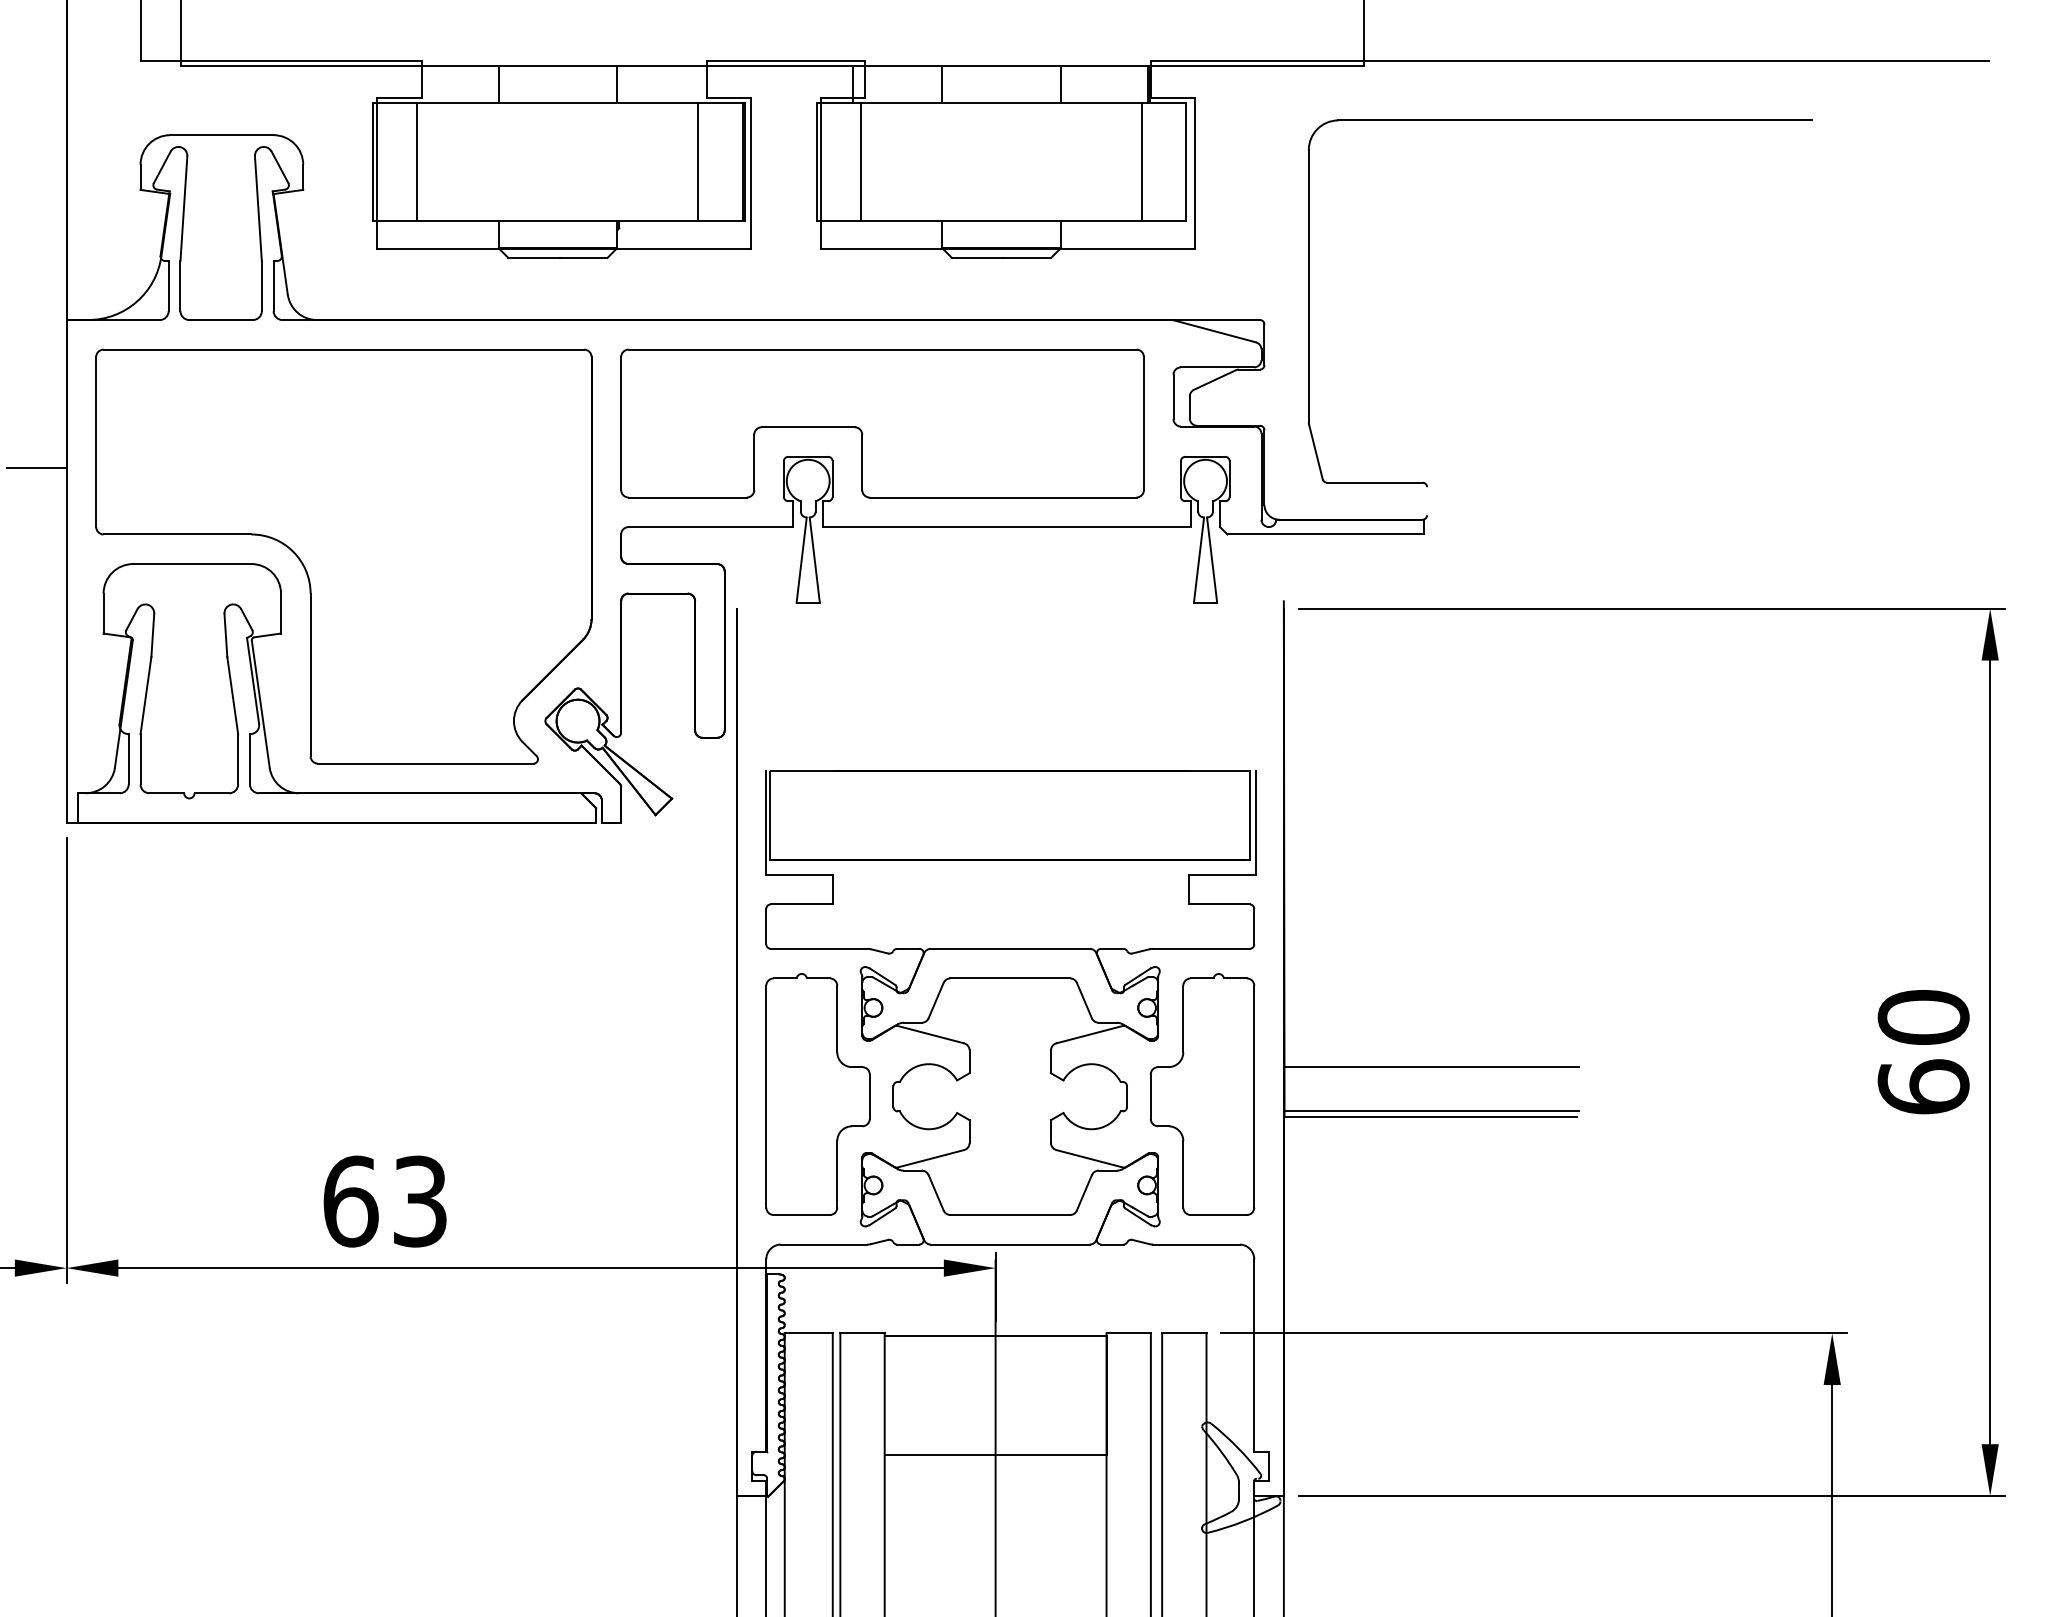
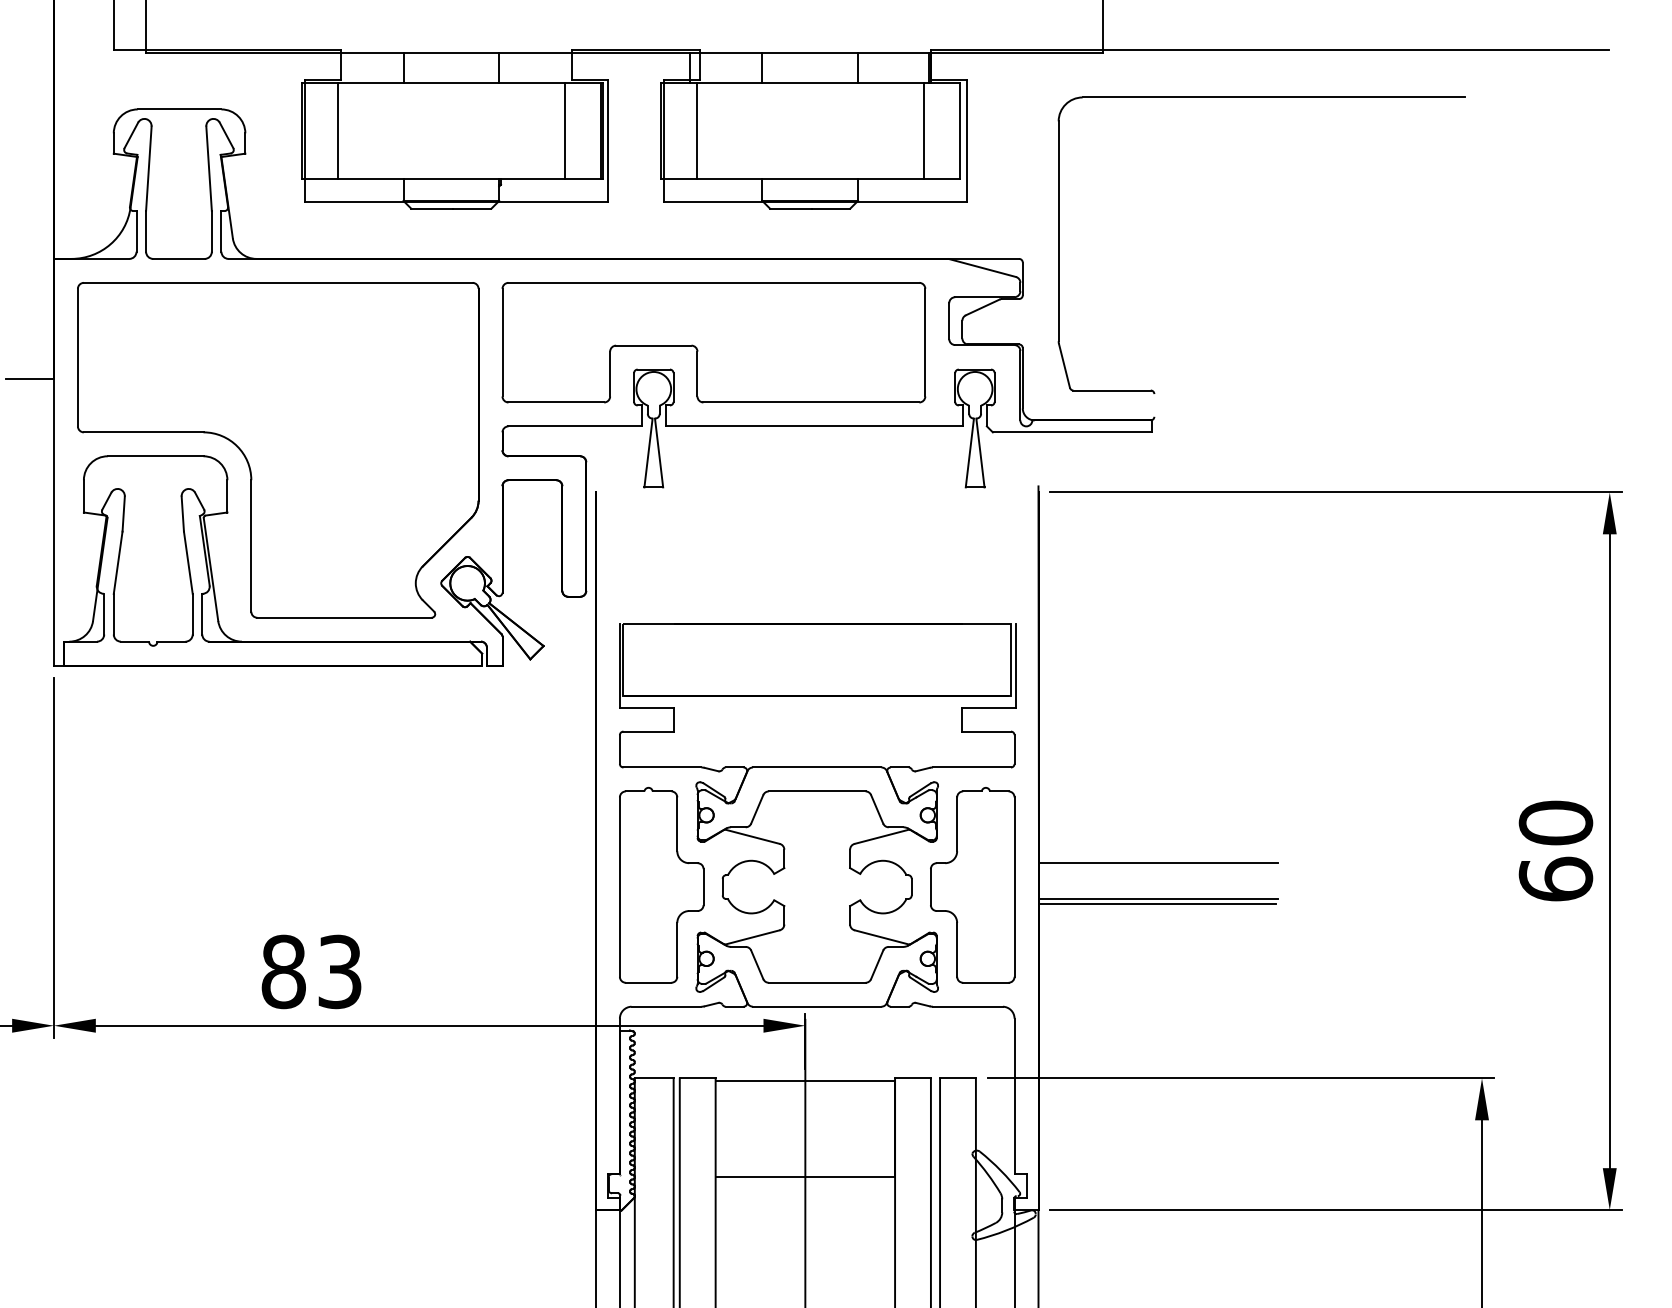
text: (350, 1201) -> (283, 971), 63 -> 83

